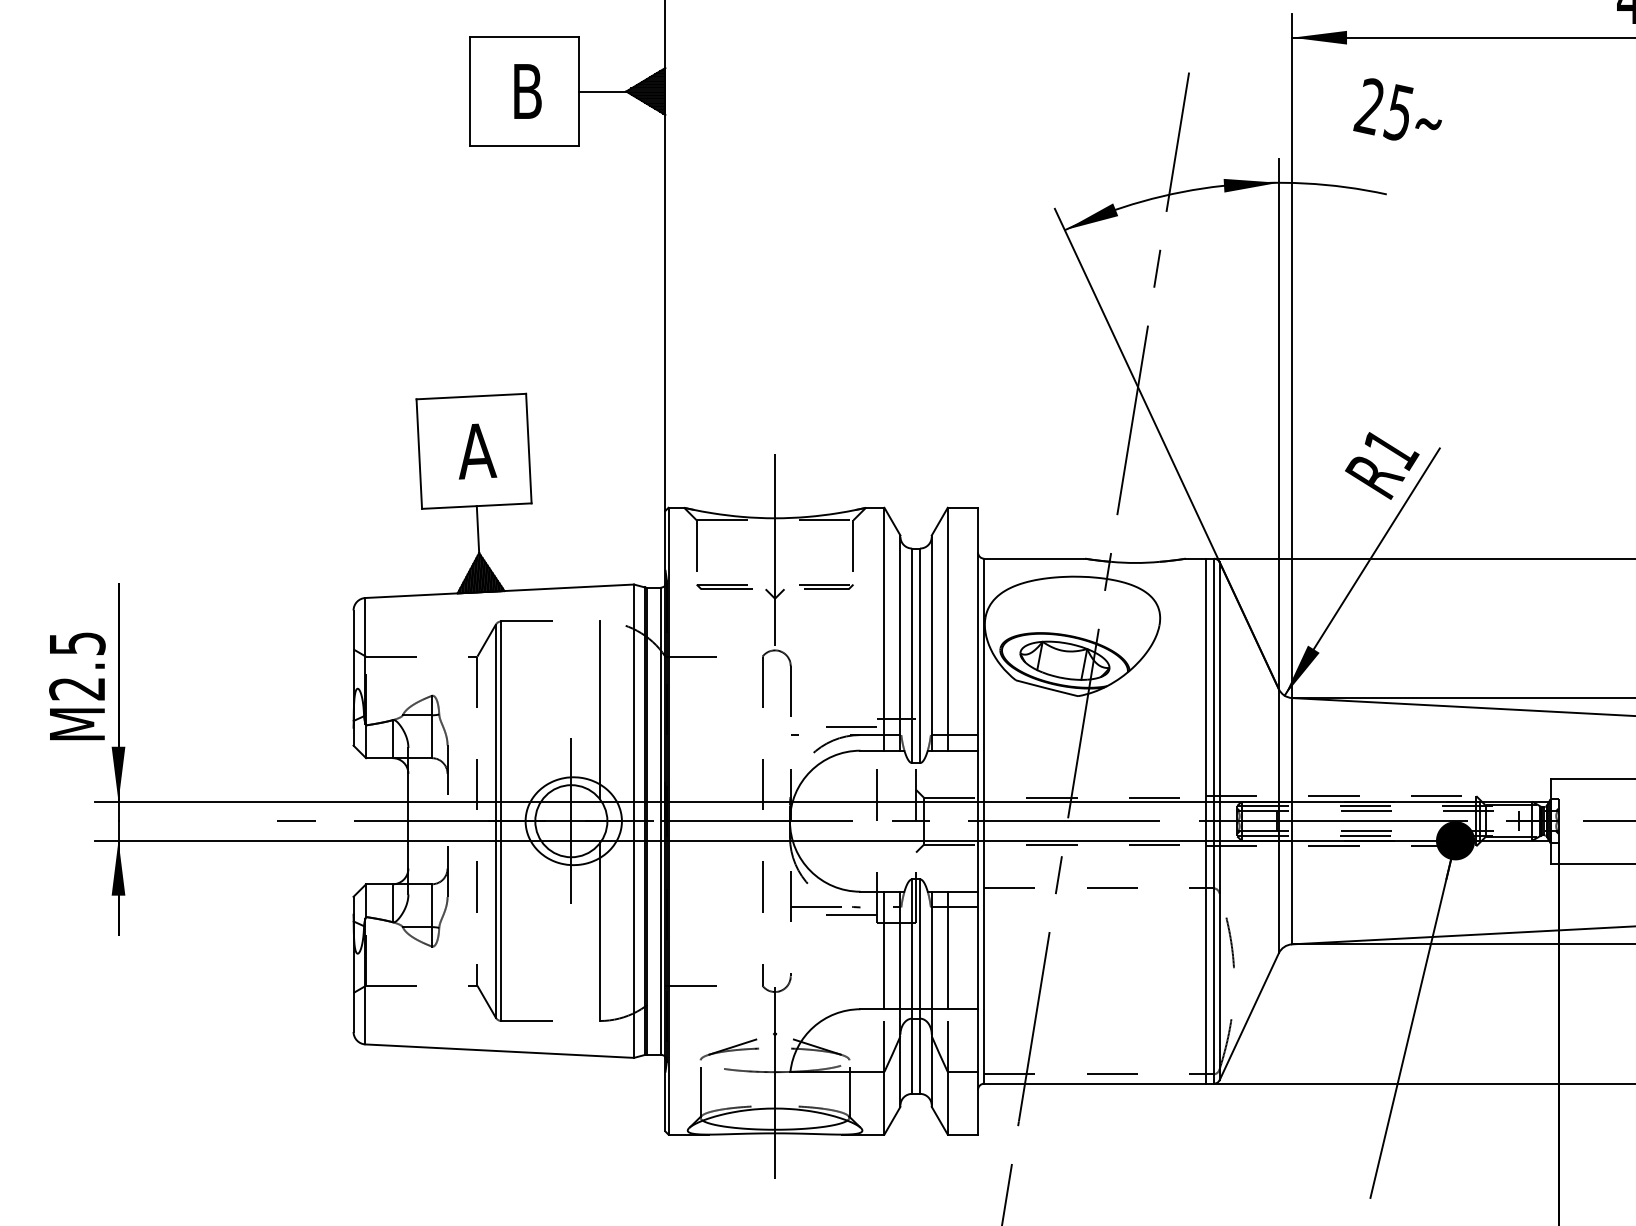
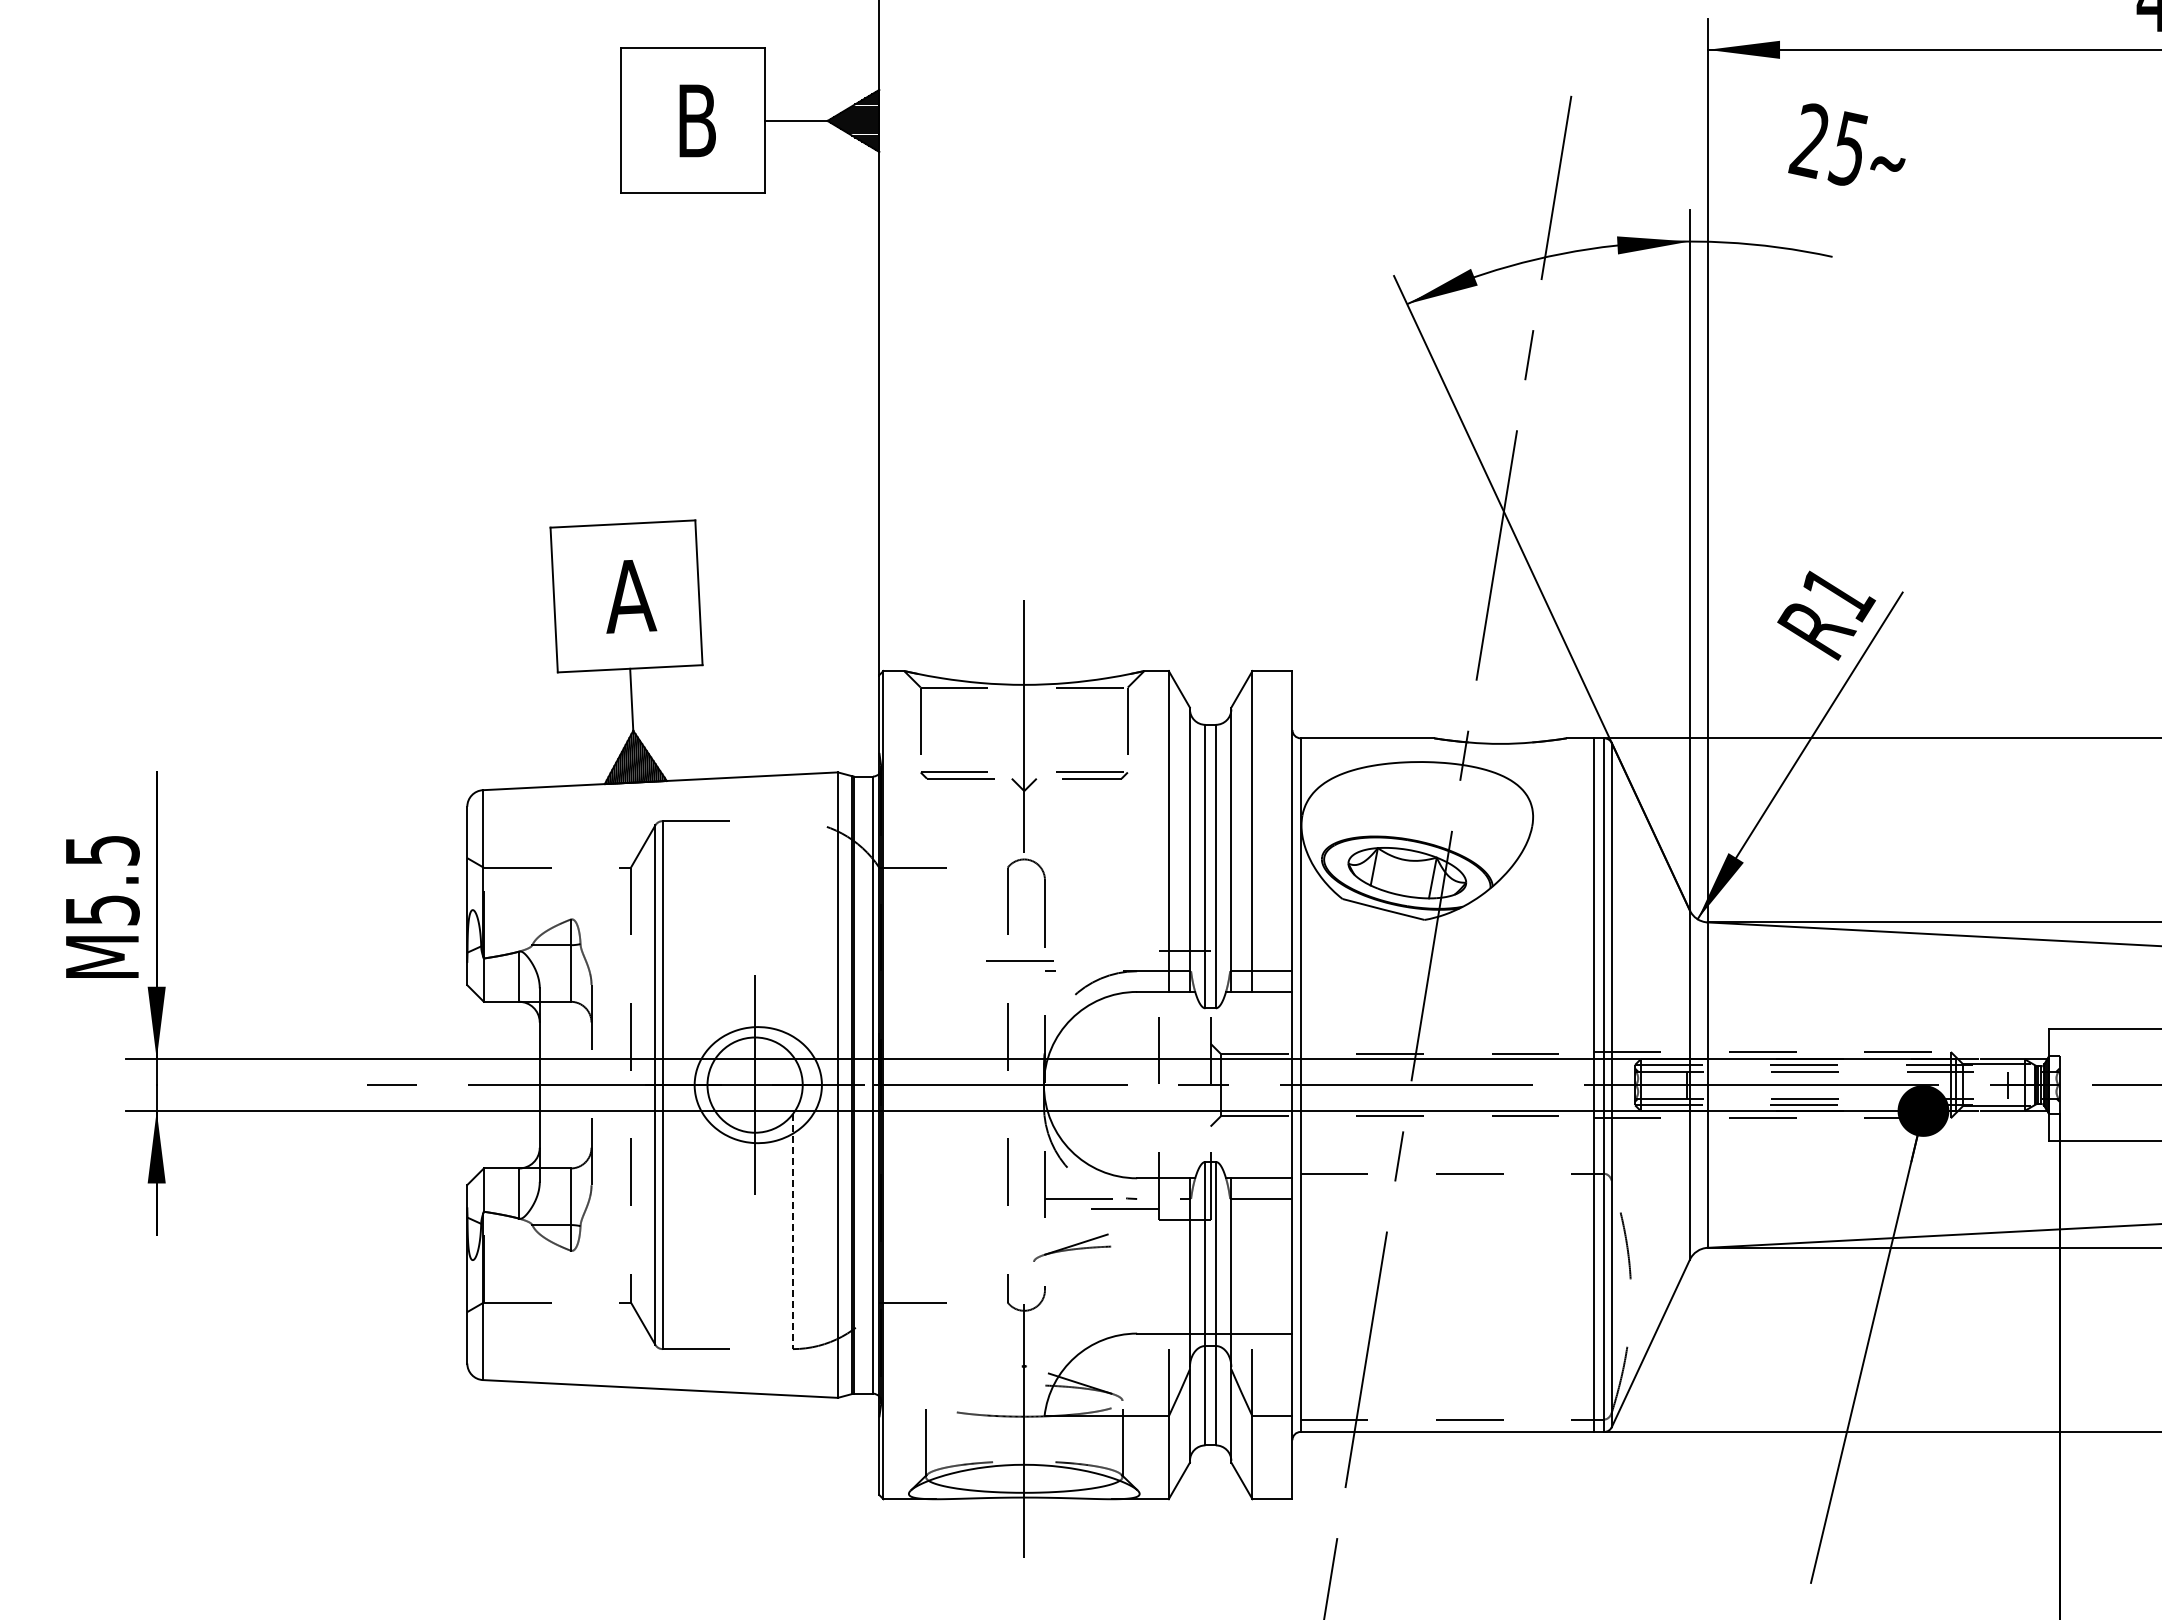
text: (76, 689) -> (101, 910), M2.5 -> M5.5
line: (599, 710) -> (792, 938), removed
line: (850, 726) -> (1019, 960), moved
line: (599, 932) -> (792, 1232), solid -> dashed
line: (884, 950) -> (1168, 1255), removed
line: (947, 950) -> (1252, 1255), removed
part: (729, 1049) -> (1072, 1247), moved

